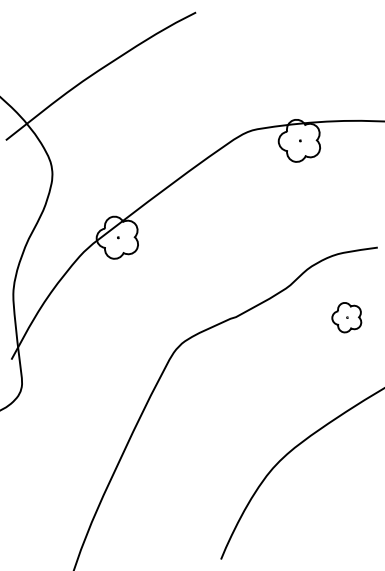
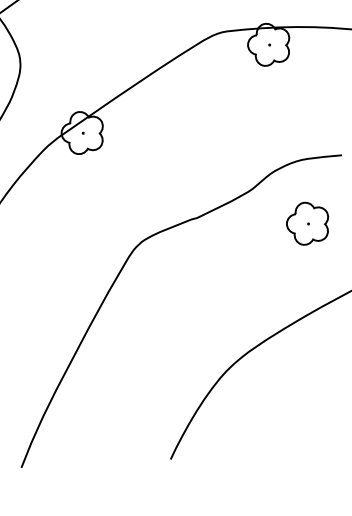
part: (346, 317) -> (307, 223), size x1.43

